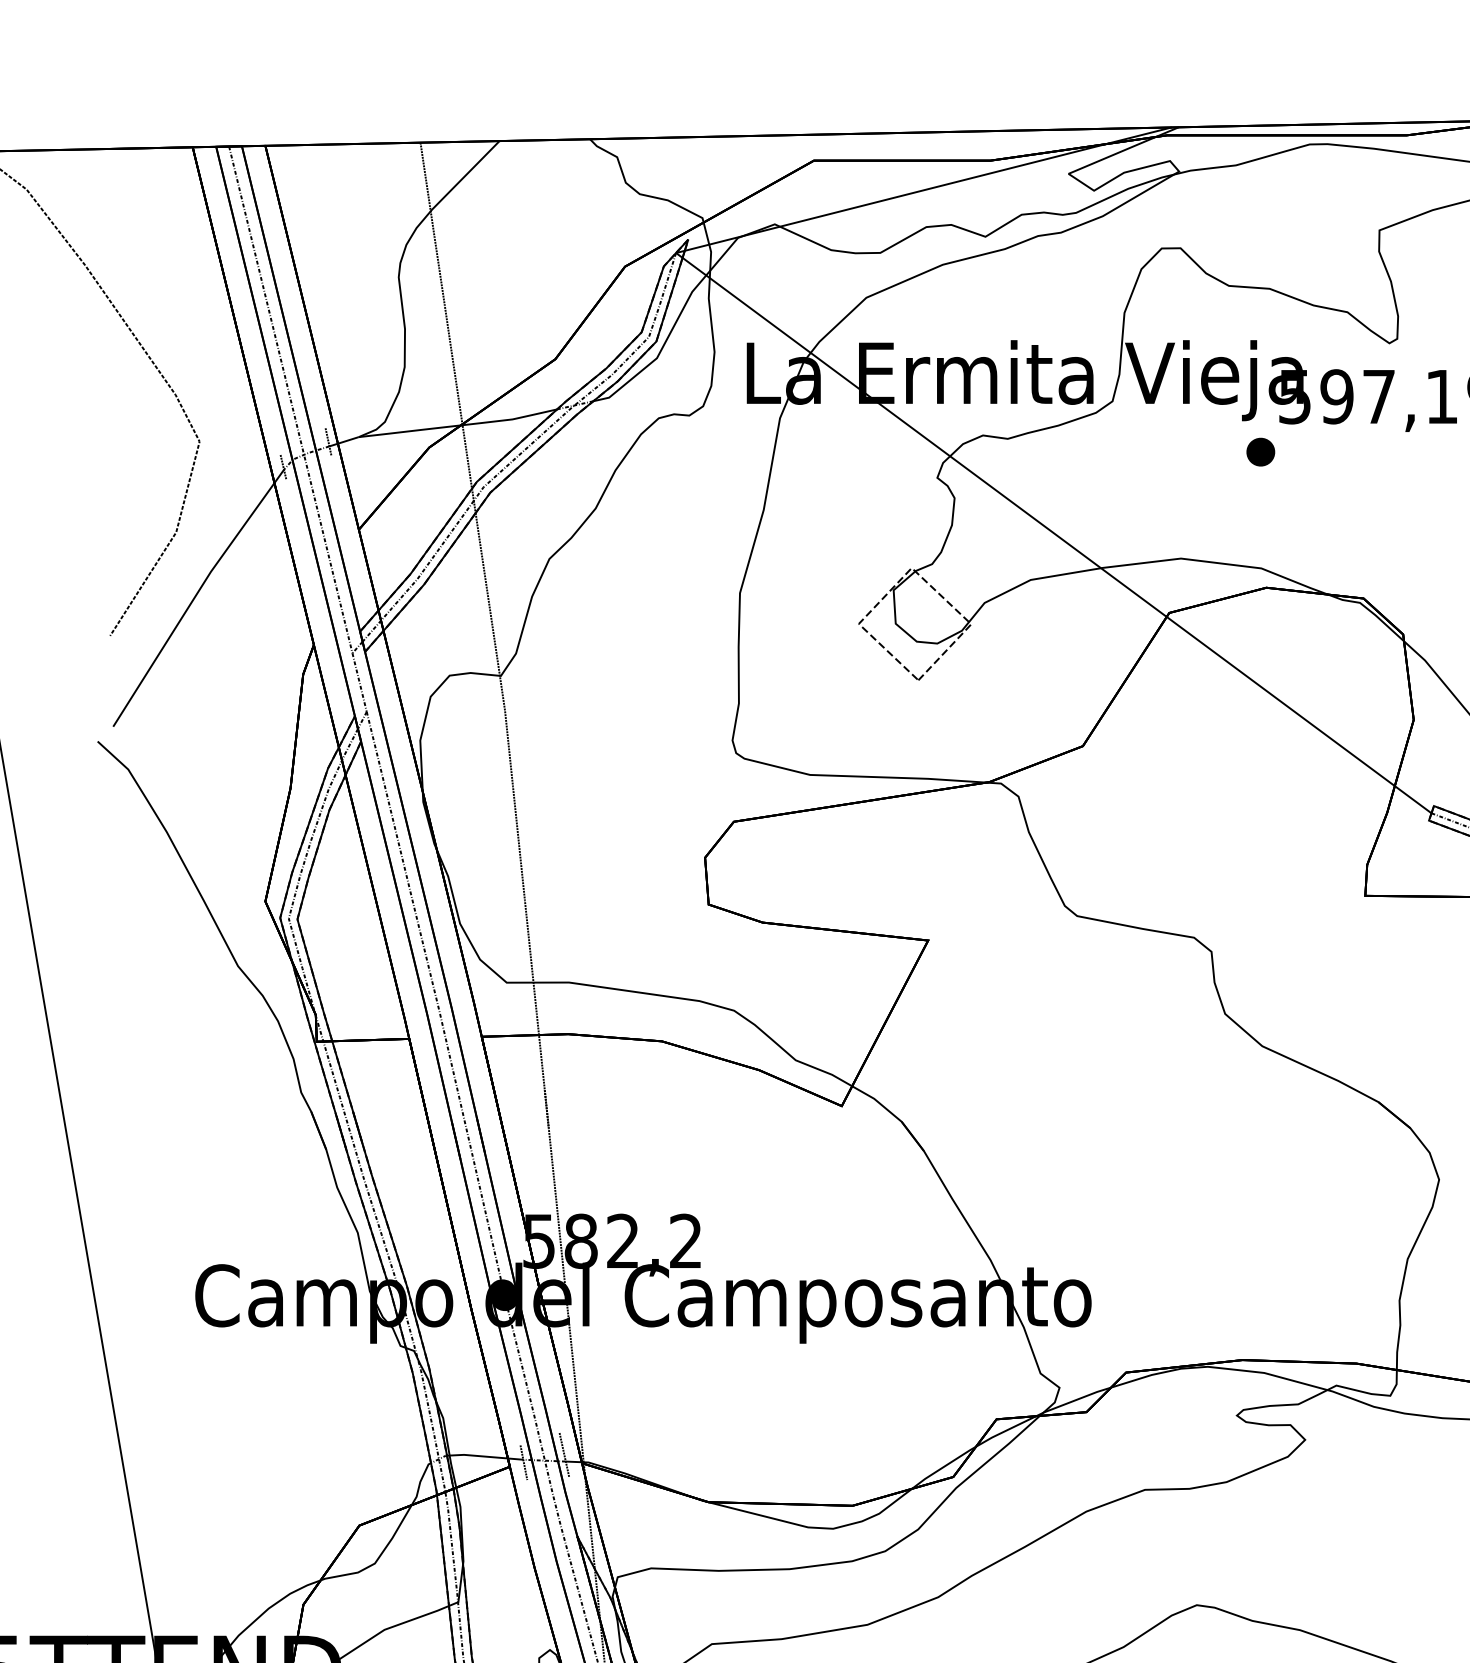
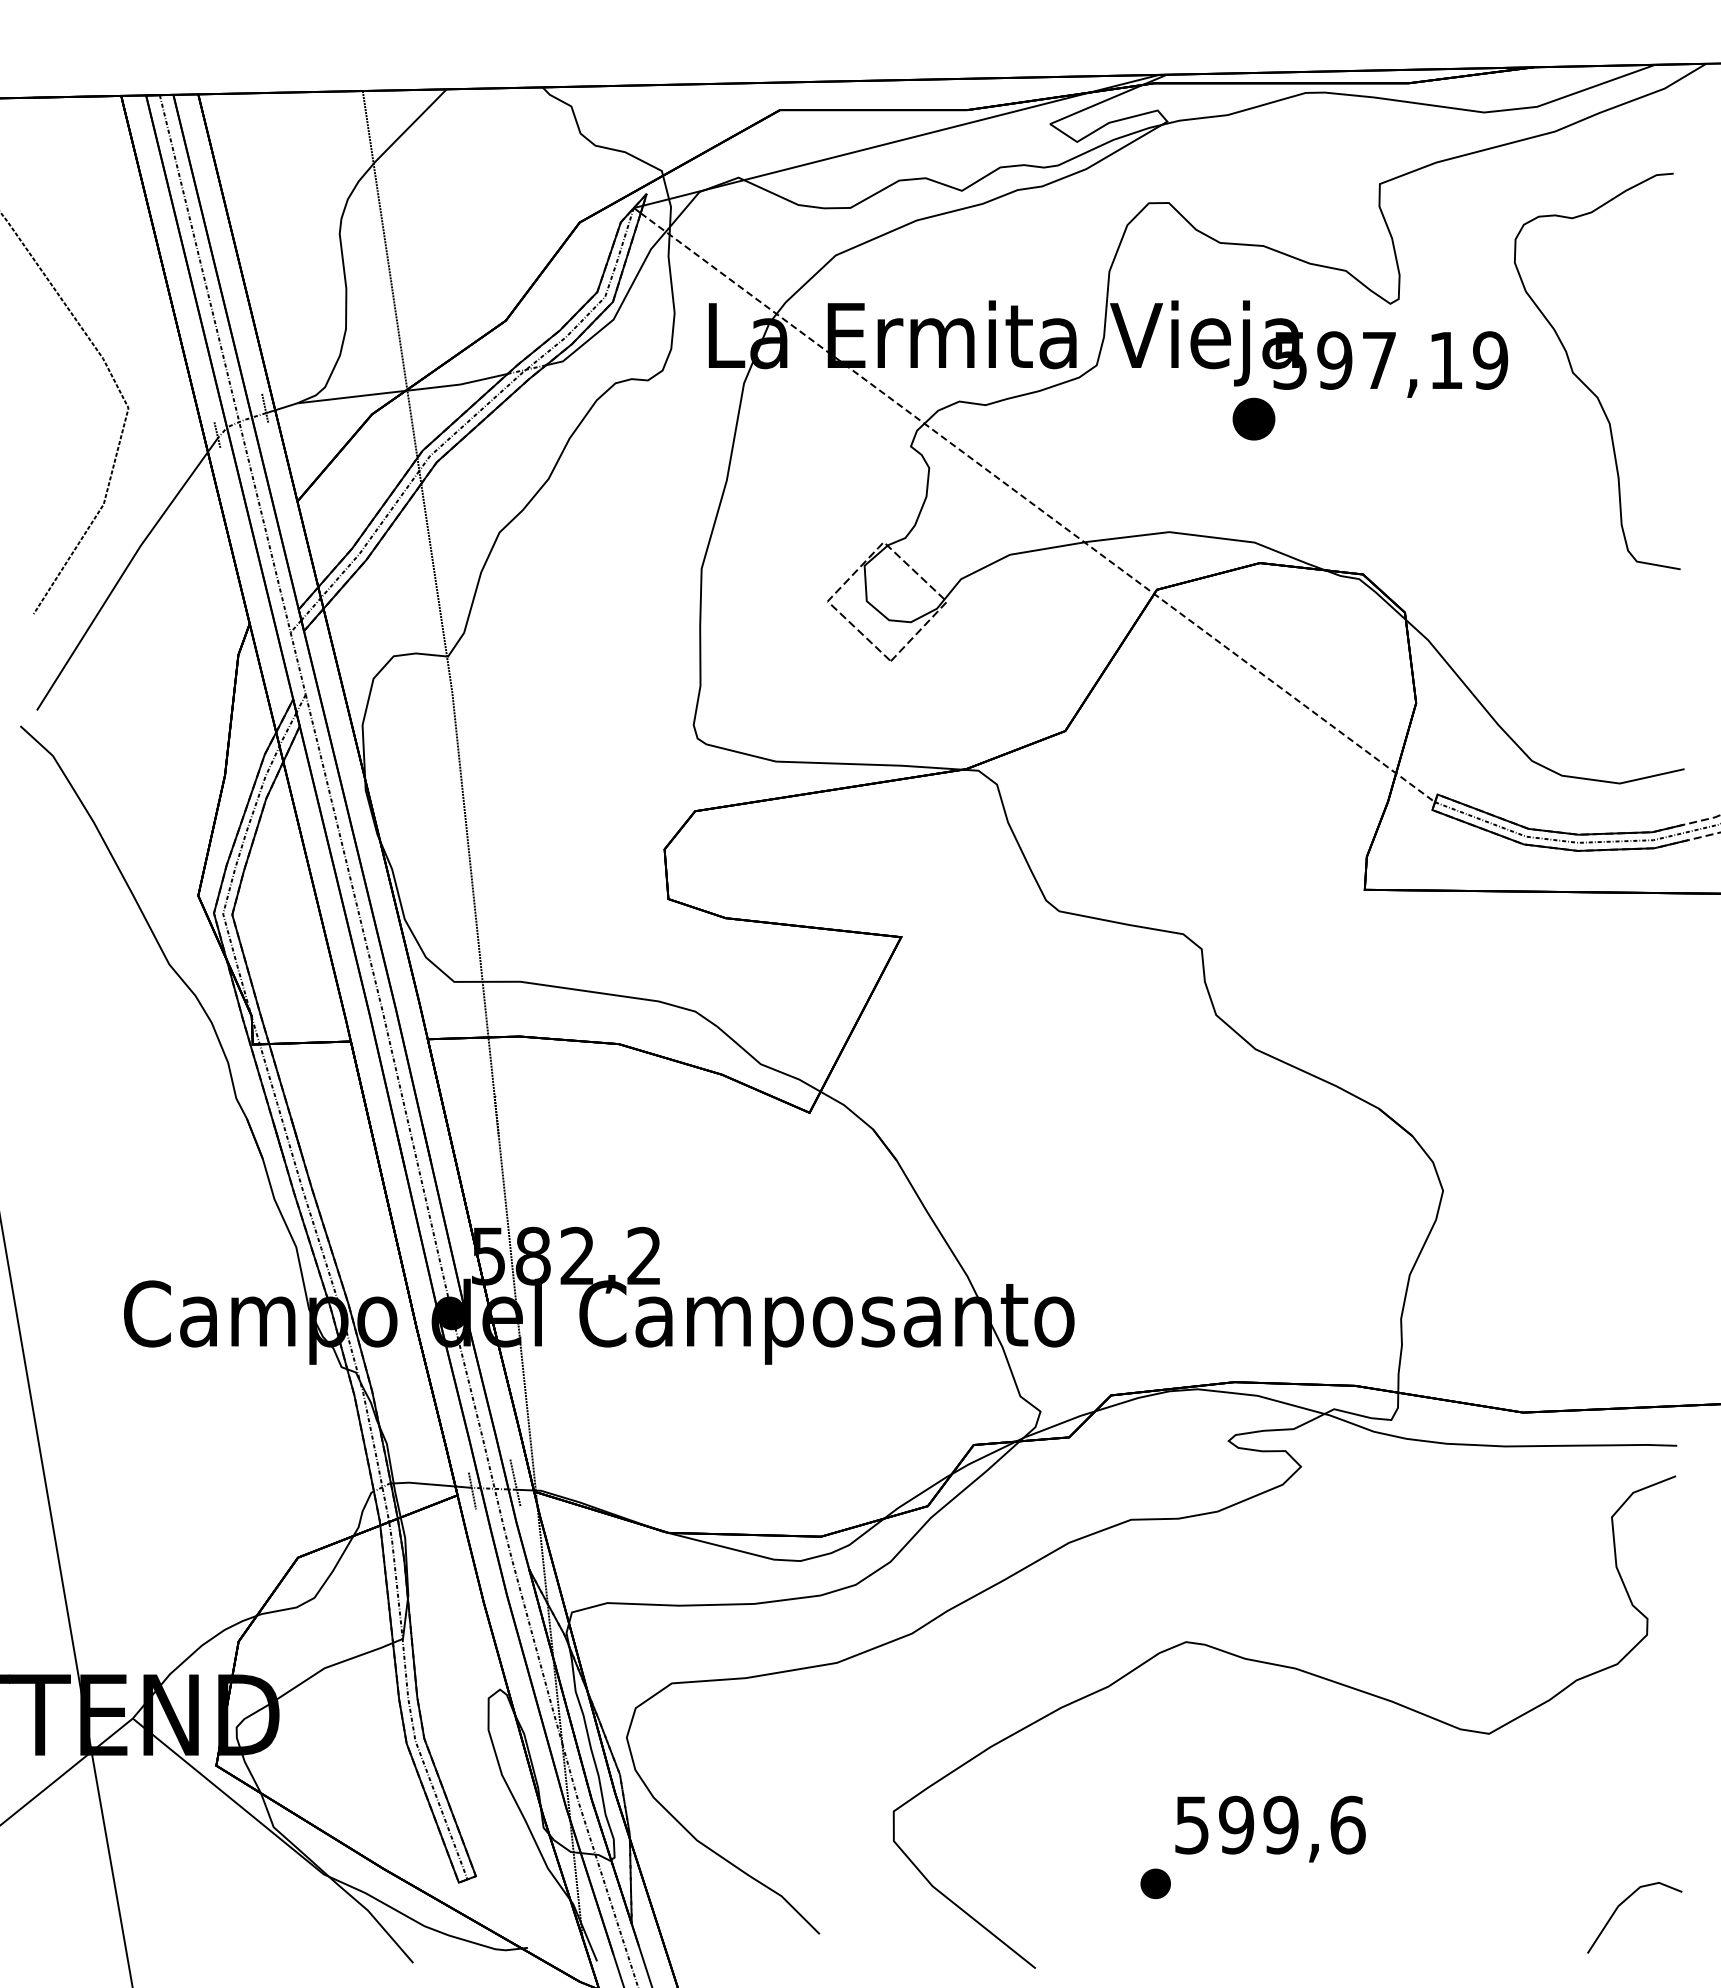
part: (1260, 452) -> (1253, 419), size x1.4
line: (1057, 536) -> (1038, 508), solid -> dashed

